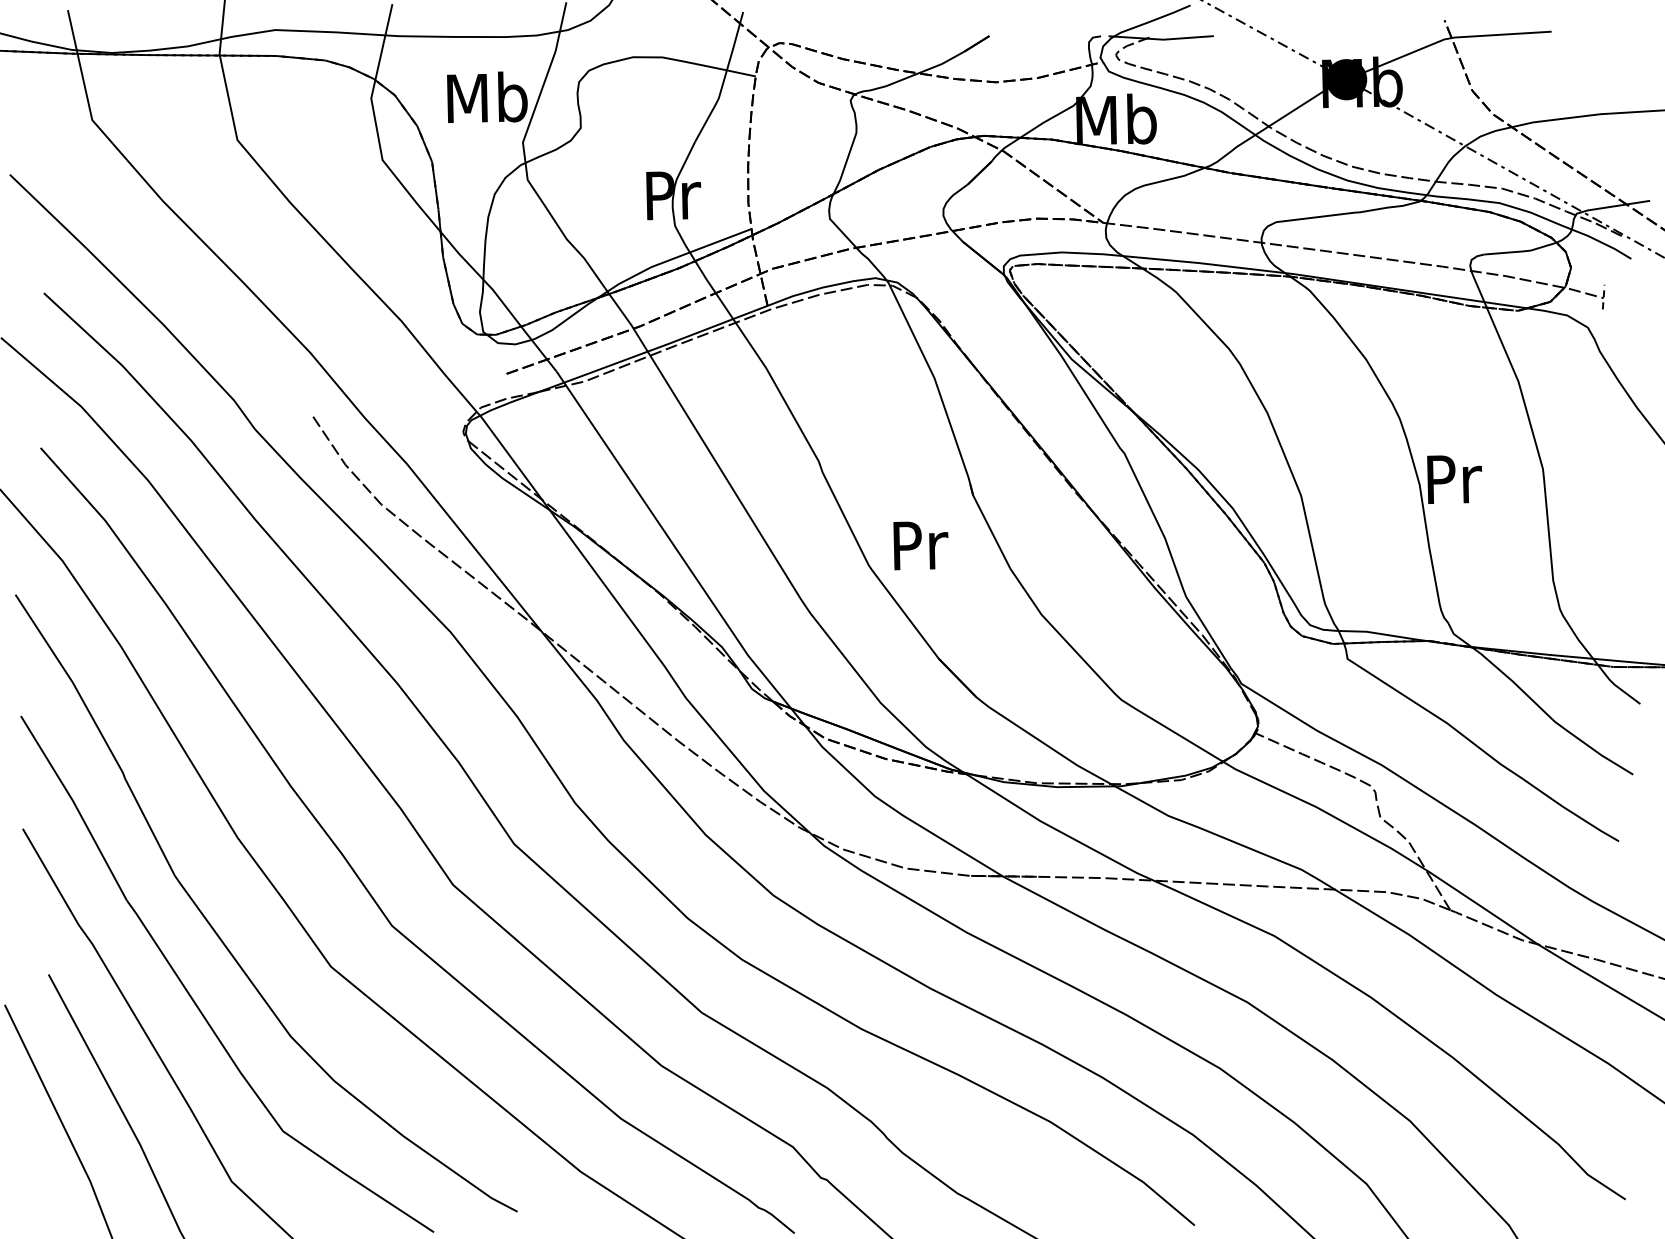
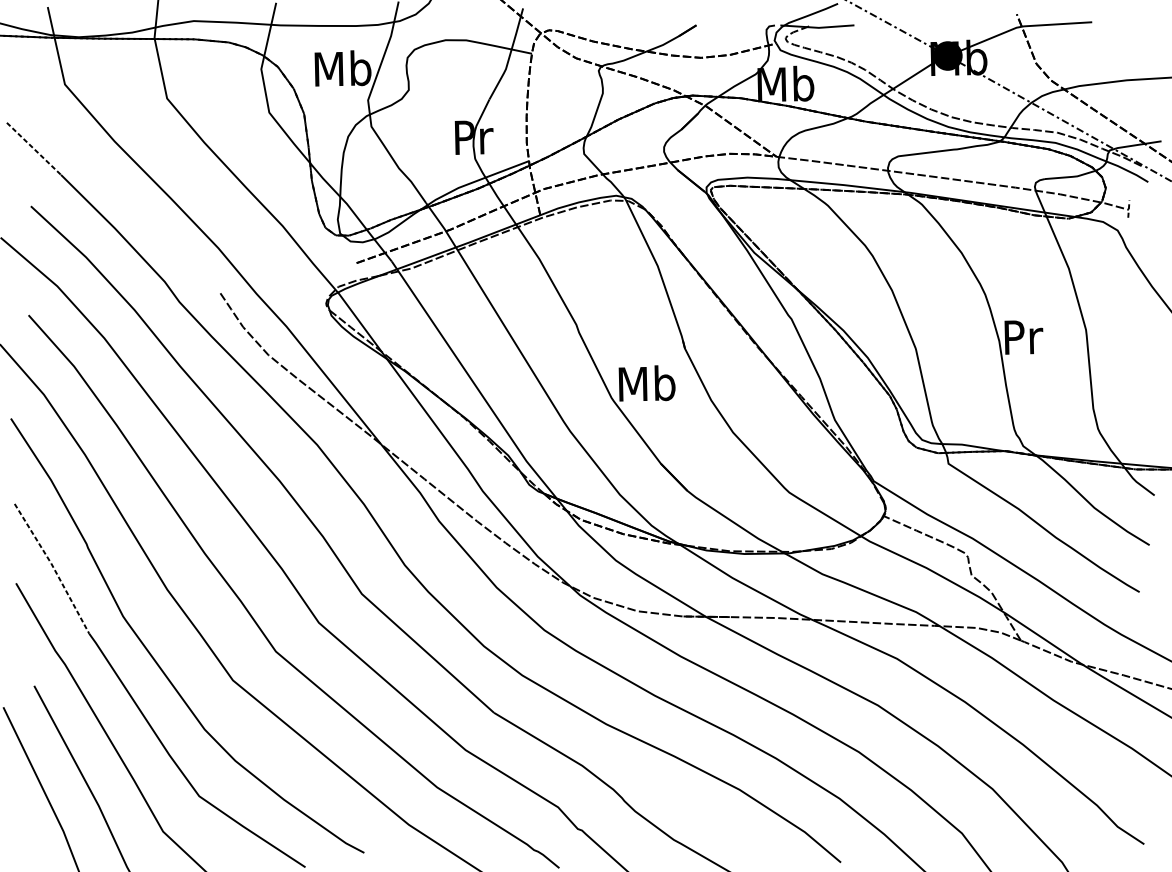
line: (48, 211) -> (34, 148), solid -> dashed
text: (919, 544) -> (647, 383), Pr -> Mb
line: (76, 807) -> (53, 568), solid -> dashed

